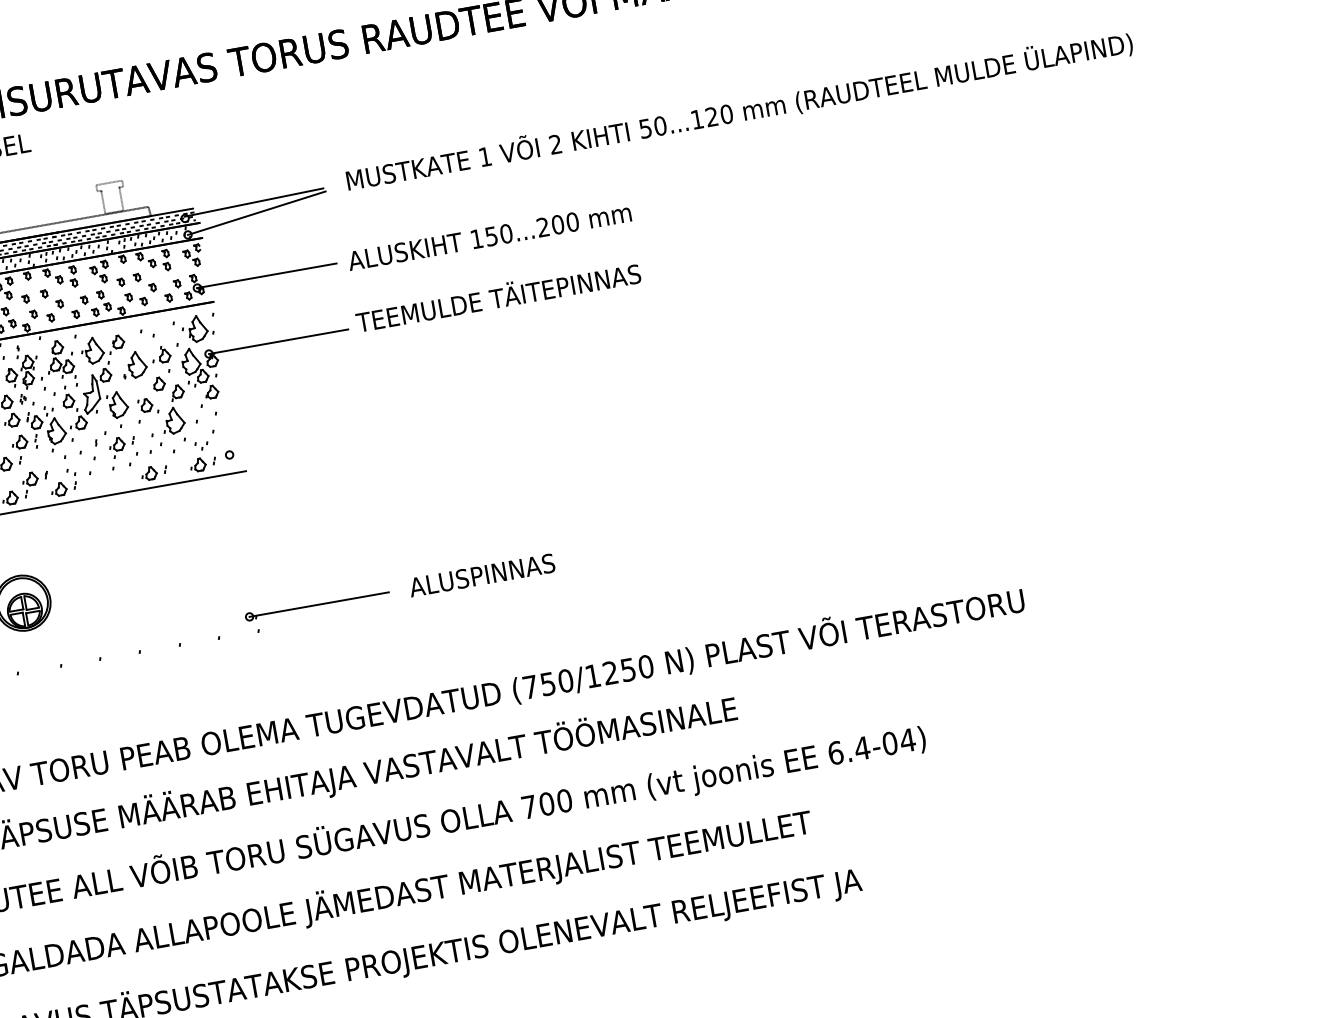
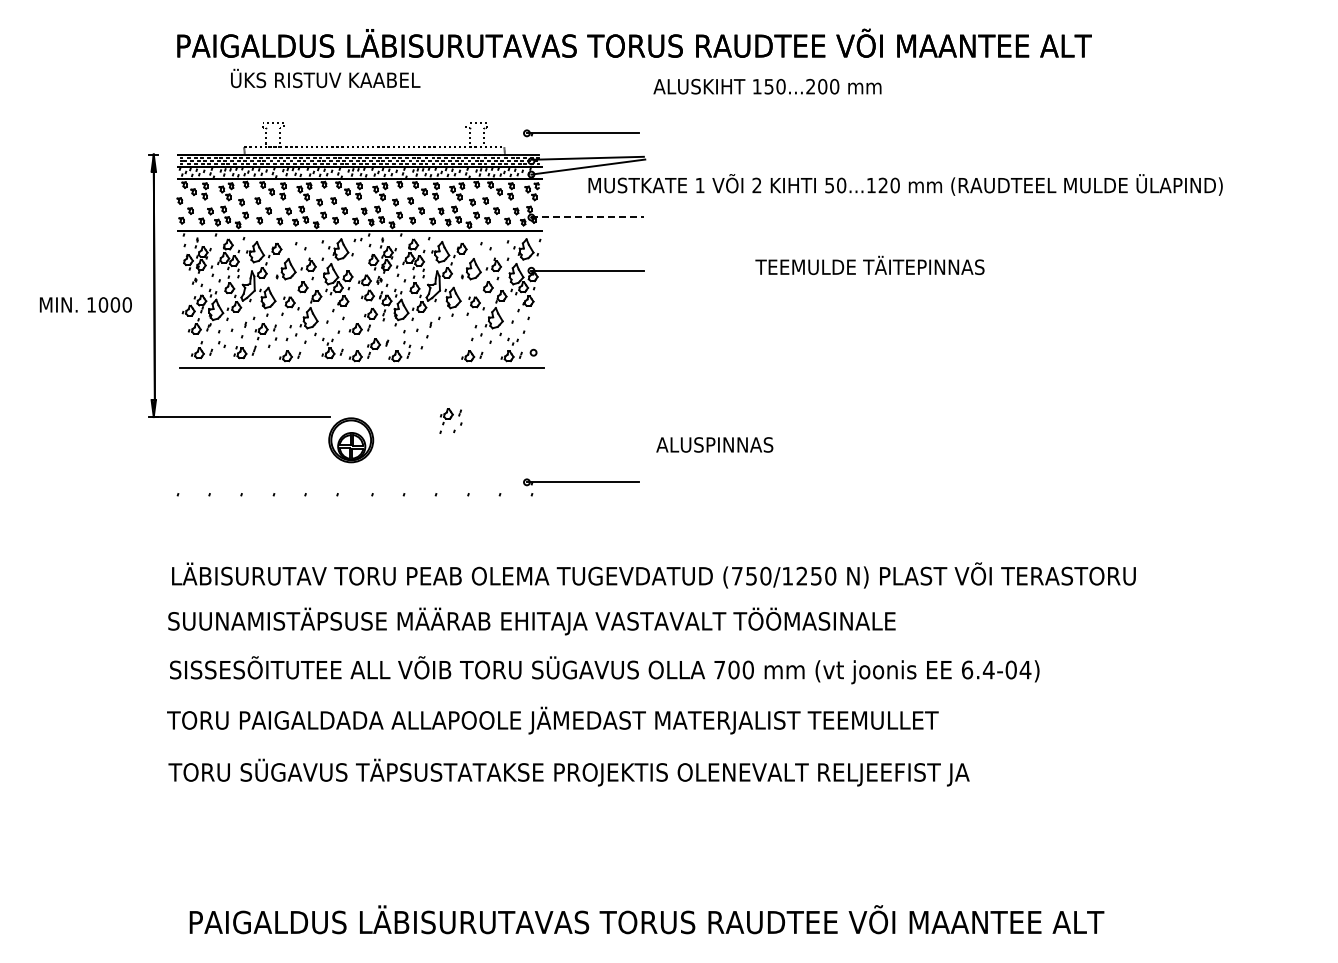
text: (739, 110) -> (905, 184), moved
part: (241, 173) -> (581, 133), added
text: (489, 236) -> (767, 86), moved
line: (268, 275) -> (588, 217), solid -> dashed
text: (497, 295) -> (869, 264), moved
part: (122, 451) -> (450, 420), moved
text: (481, 574) -> (714, 444), moved

